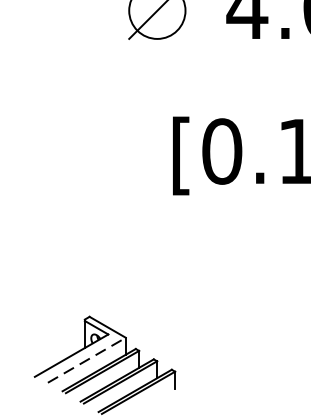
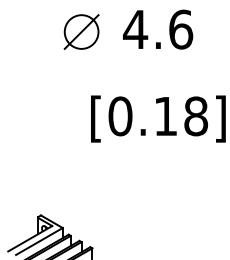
line: (87, 360) -> (39, 241), dashed -> solid

